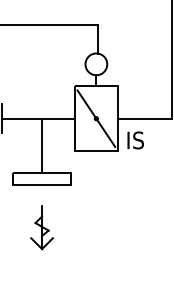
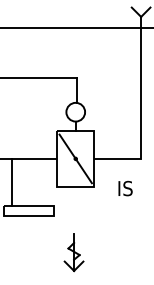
text: (135, 140) -> (125, 188), moved
line: (42, 145) -> (12, 181), moved
part: (41, 227) -> (73, 252), moved

